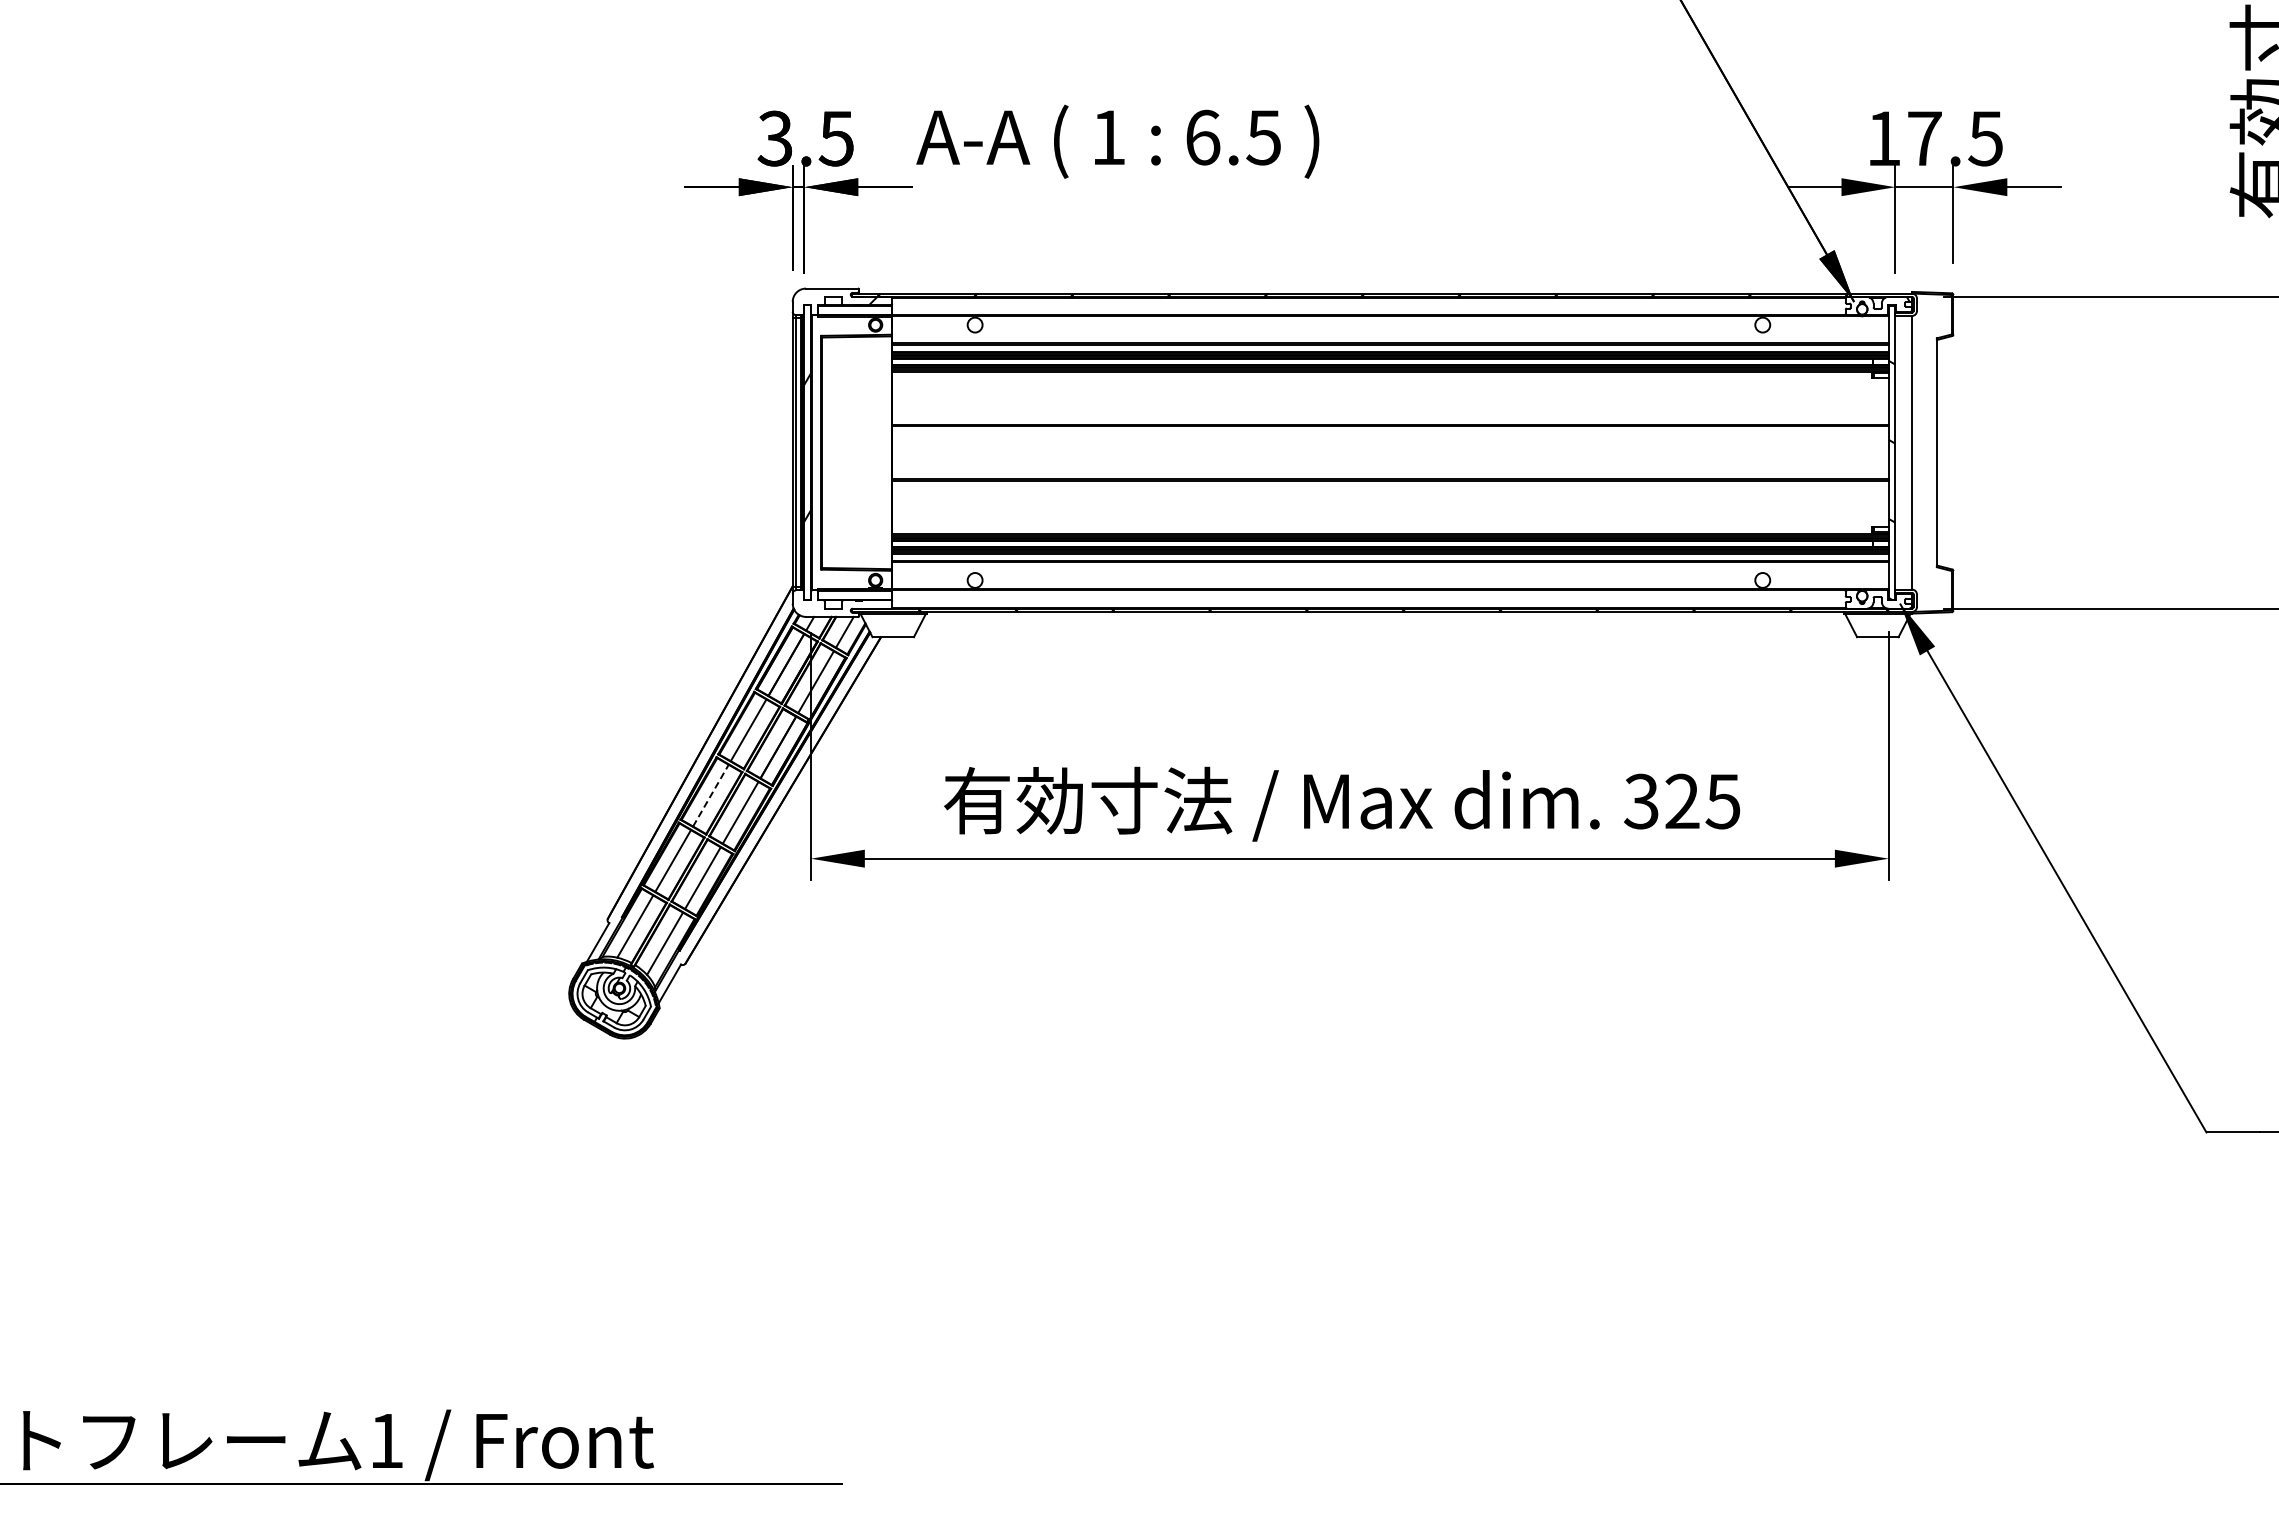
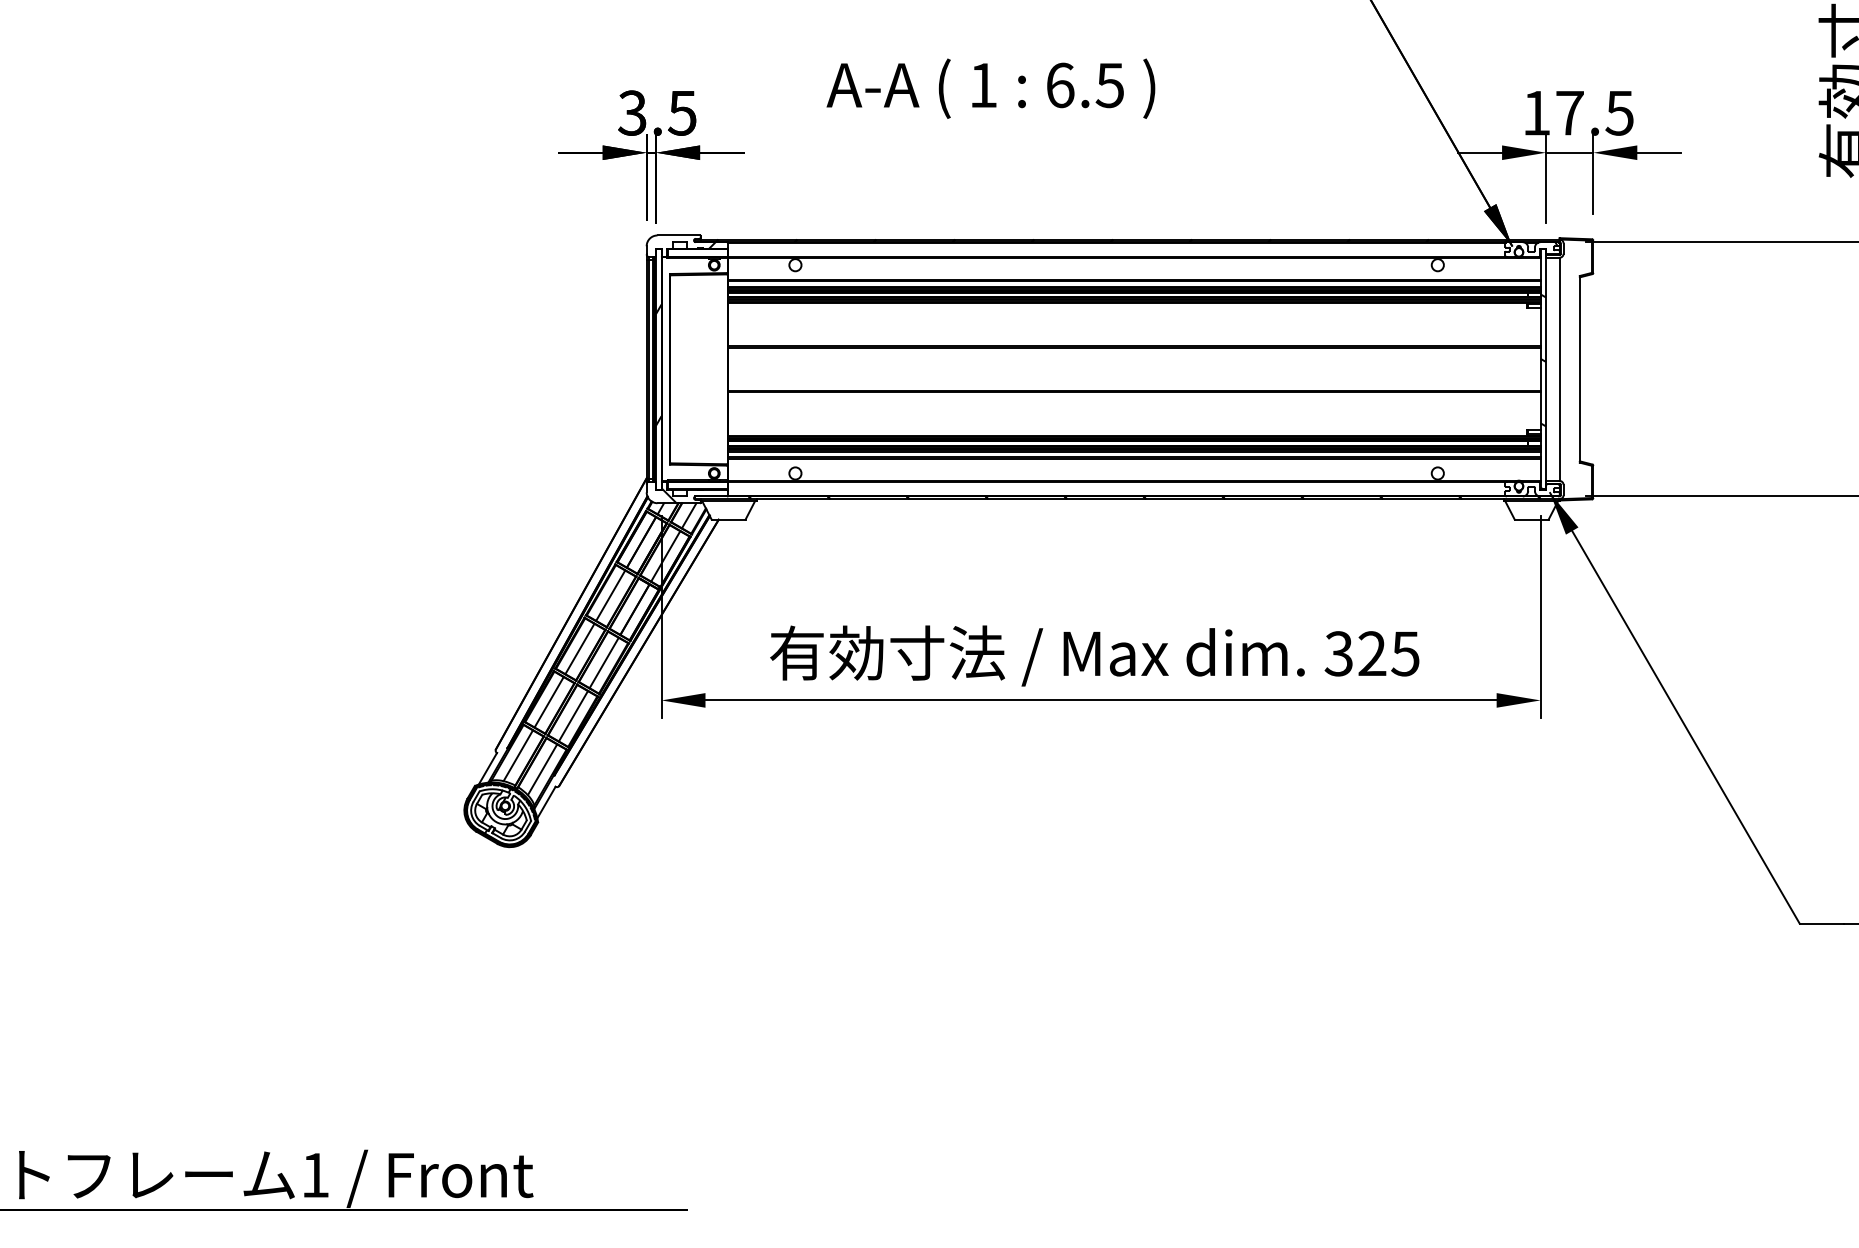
text: (1117, 141) -> (990, 88), moved
hatch: (815, 603) -> (665, 492), added
line: (710, 795) -> (579, 648), dashed -> solid

